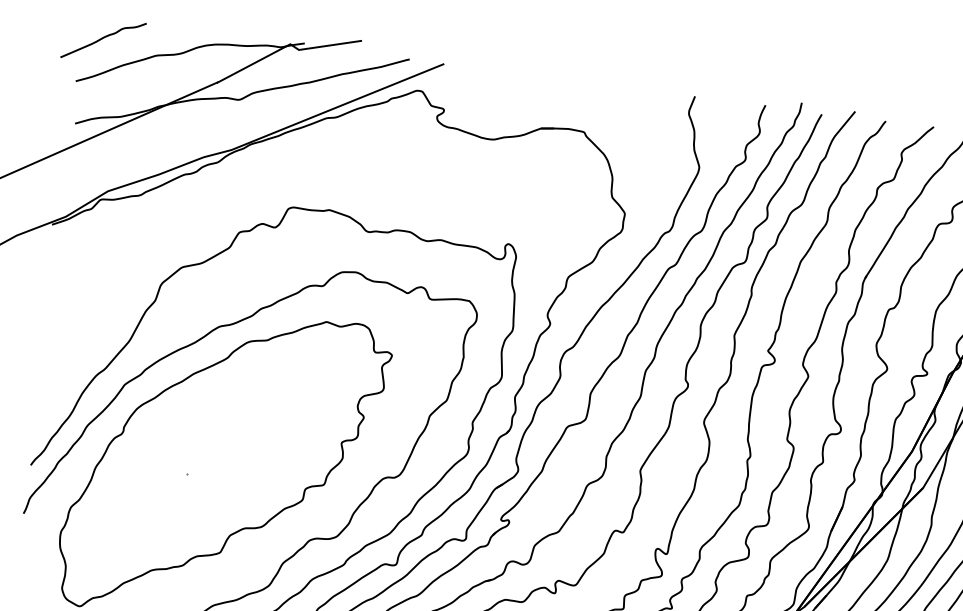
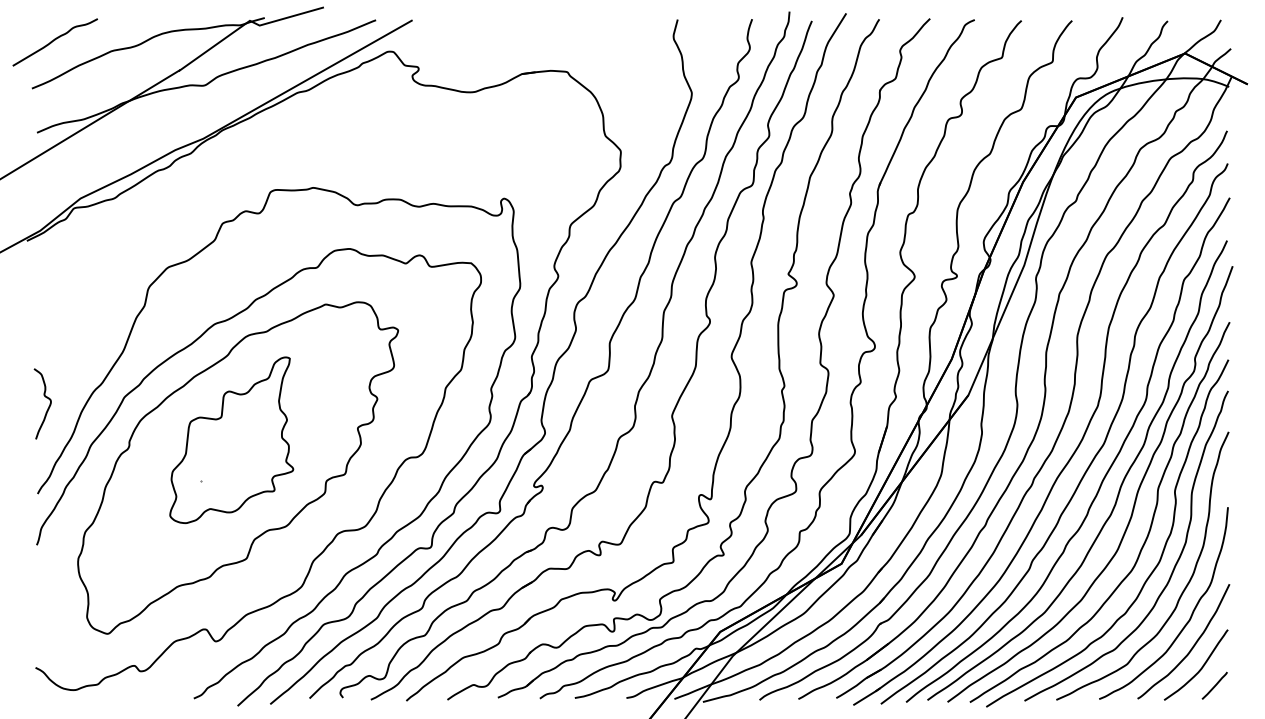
curve: (50, 376) -> (46, 398), added
part: (220, 438) -> (231, 440), added

